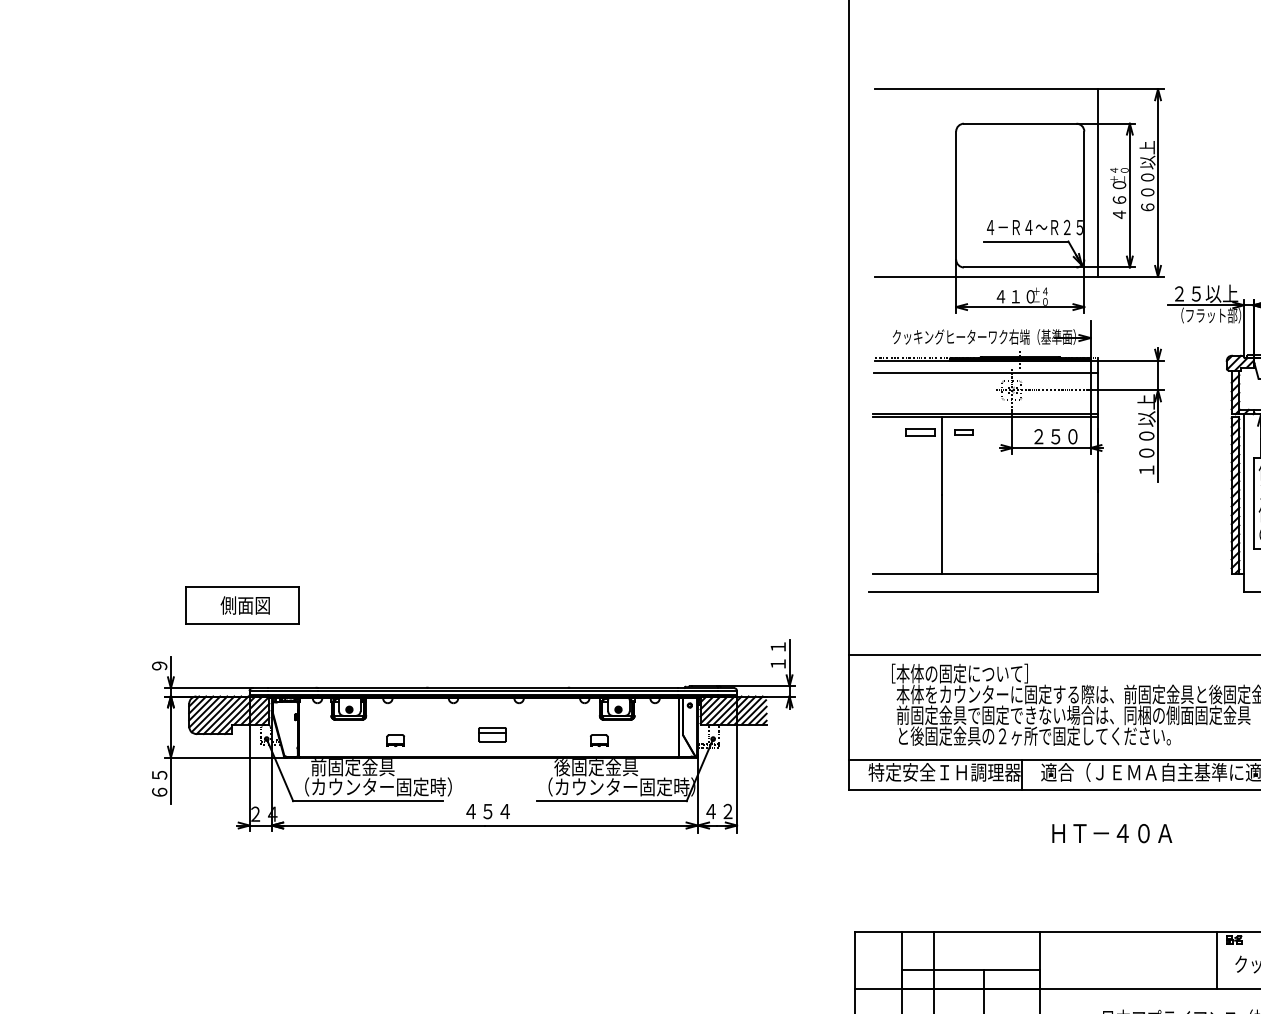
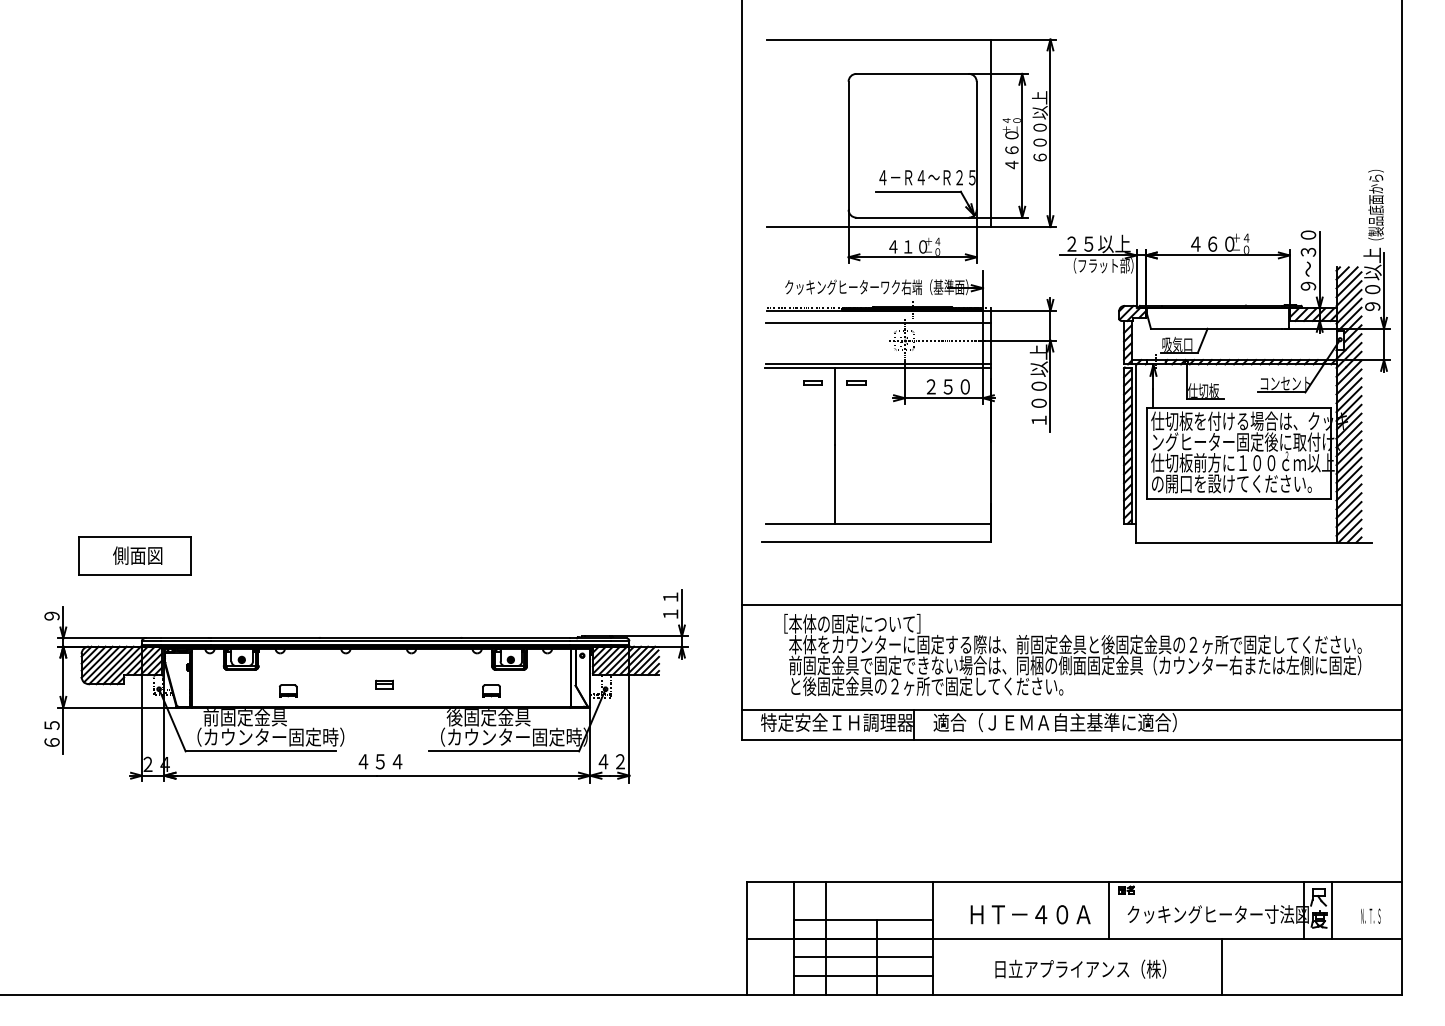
part: (920, 432) -> (812, 382), size x0.62
part: (492, 734) -> (384, 684), size x0.62
text: (1112, 833) -> (1030, 914), moved
line: (971, 1007) -> (863, 957), added

